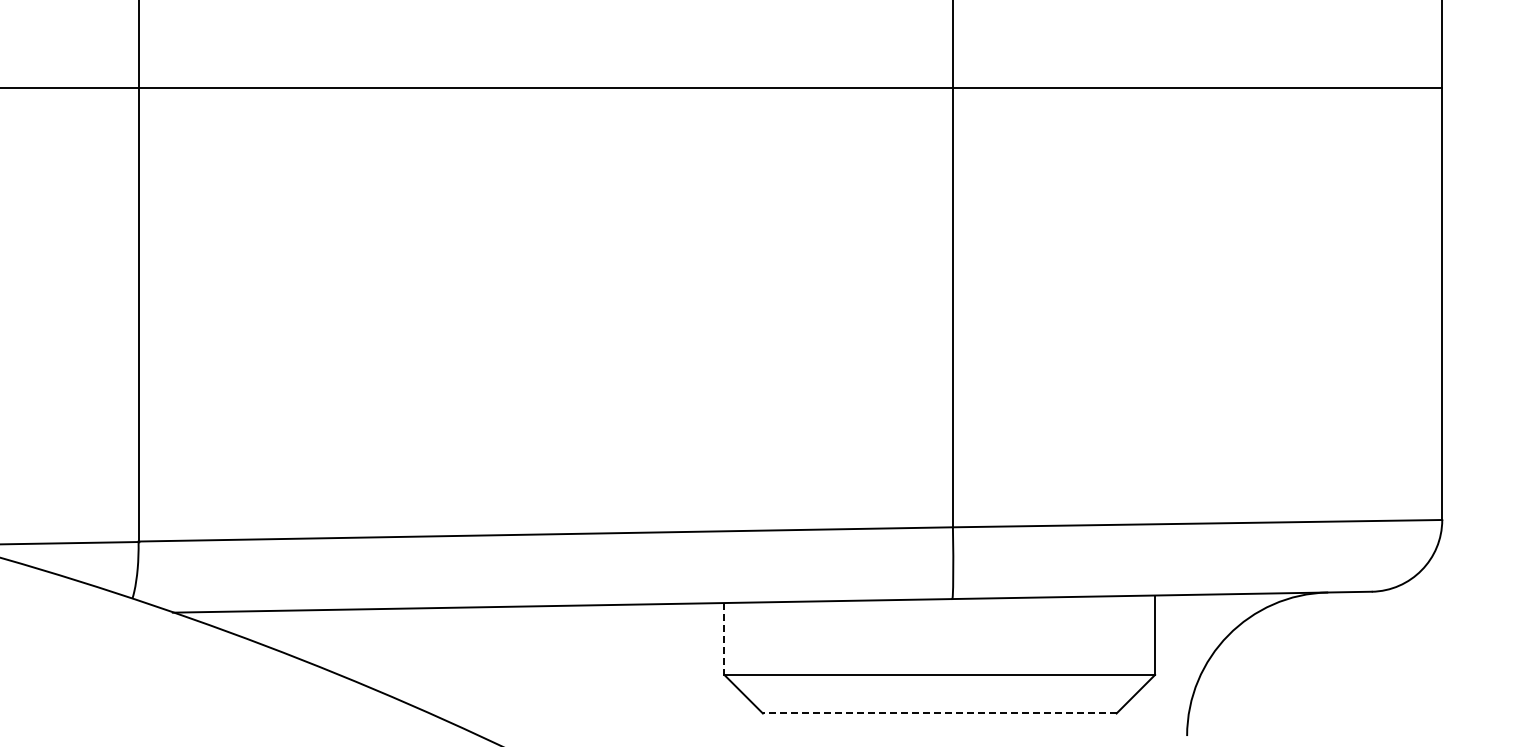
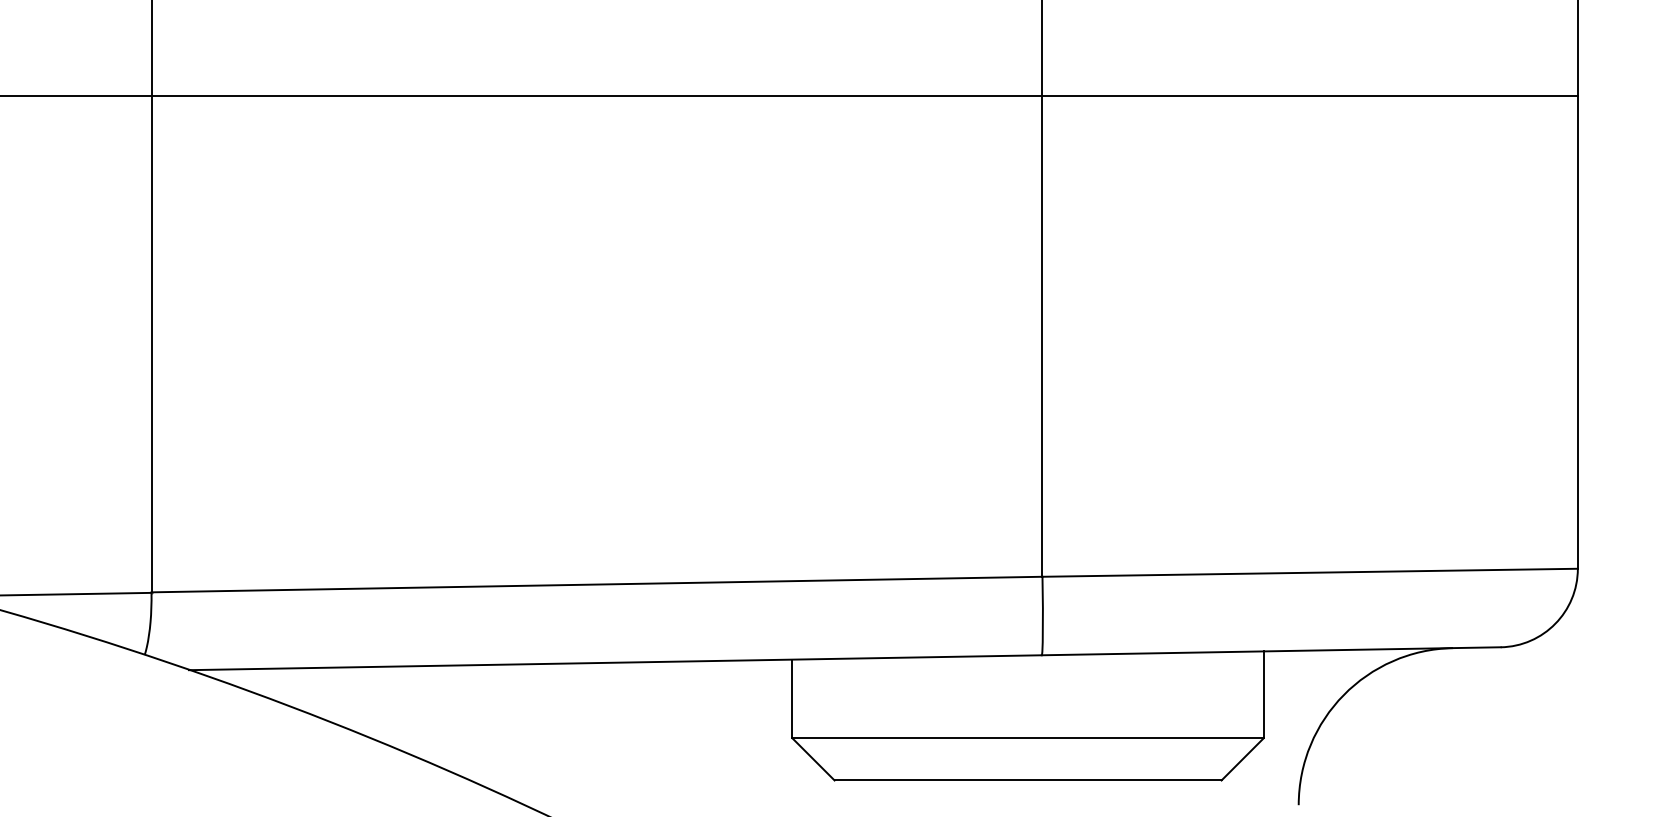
line: (724, 638) -> (792, 698), dashed -> solid
line: (939, 713) -> (1027, 780), dashed -> solid

